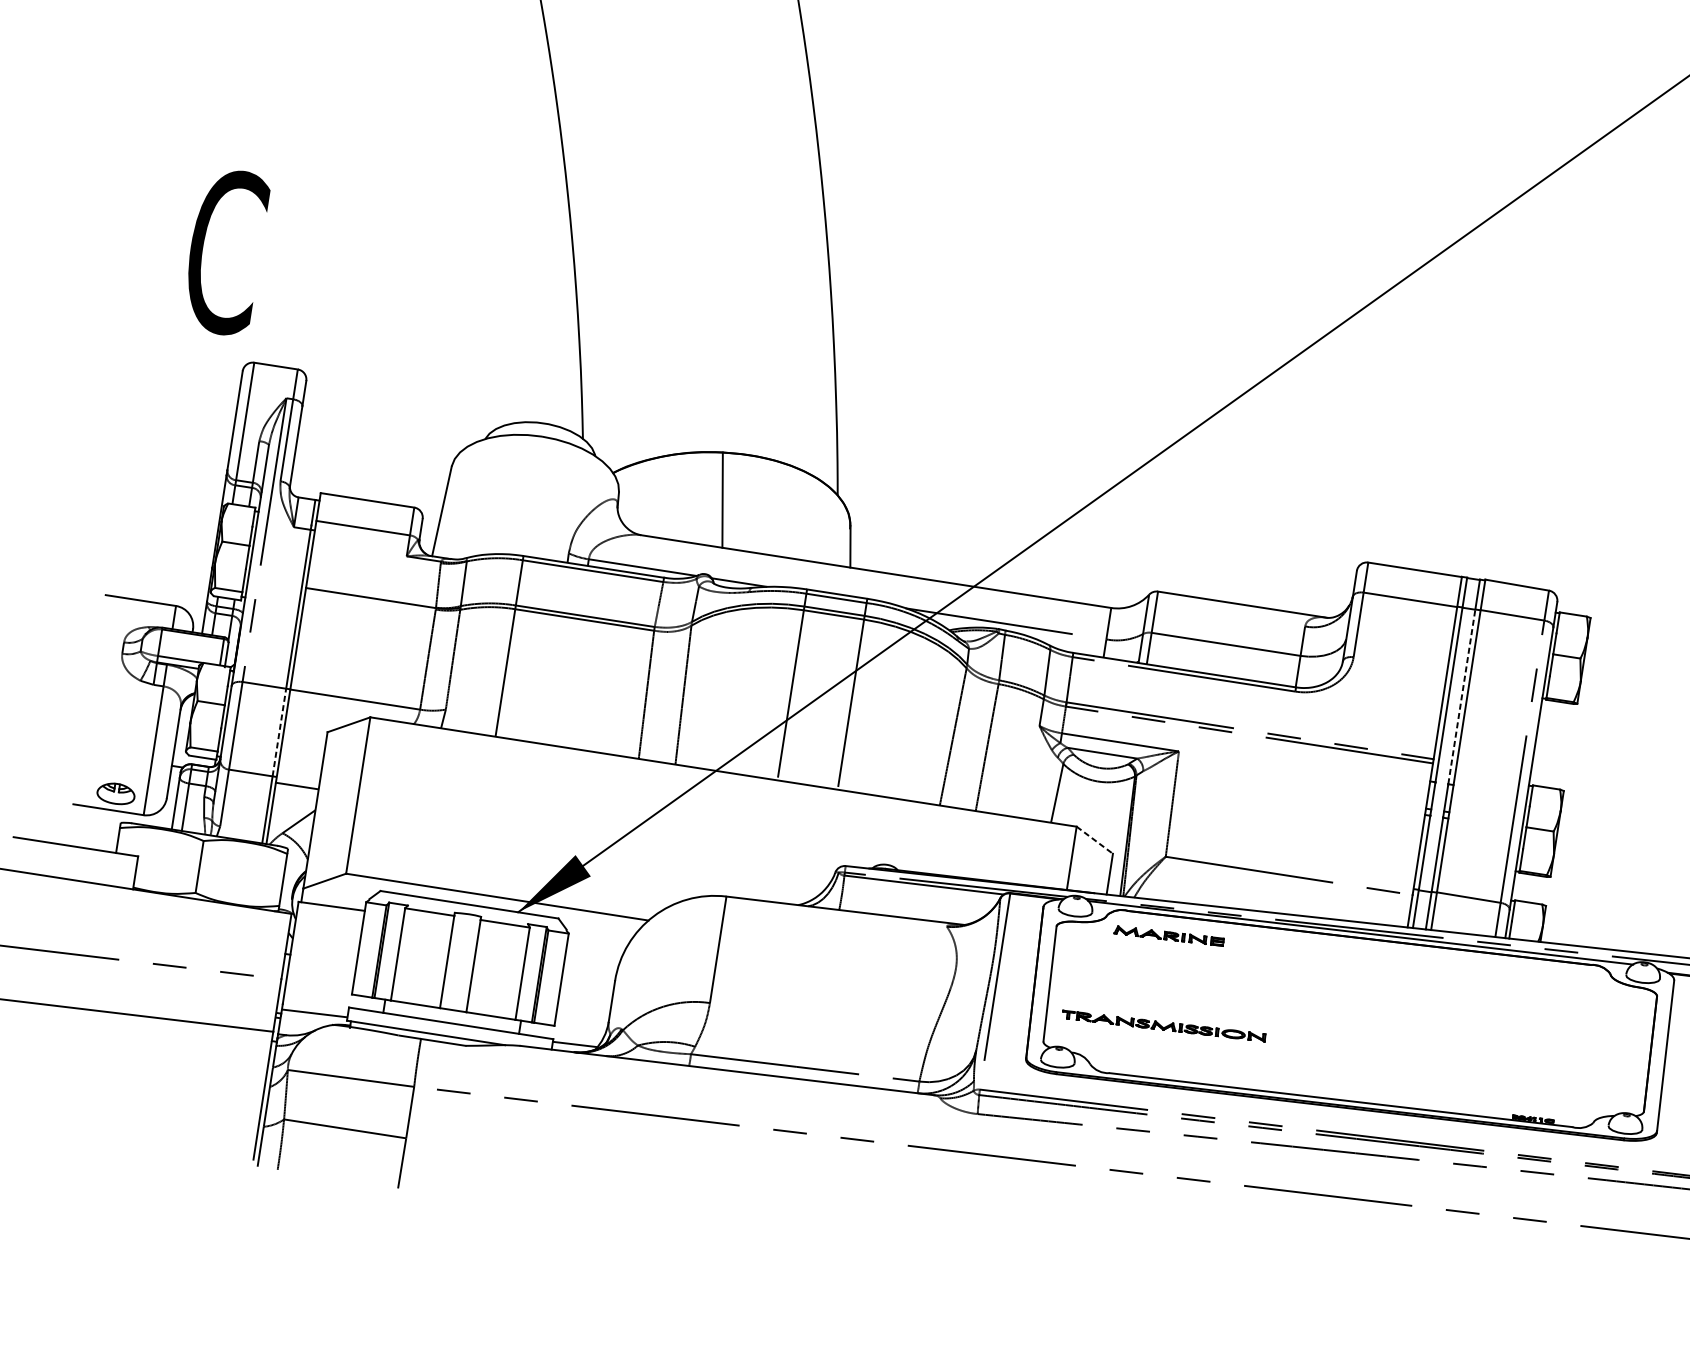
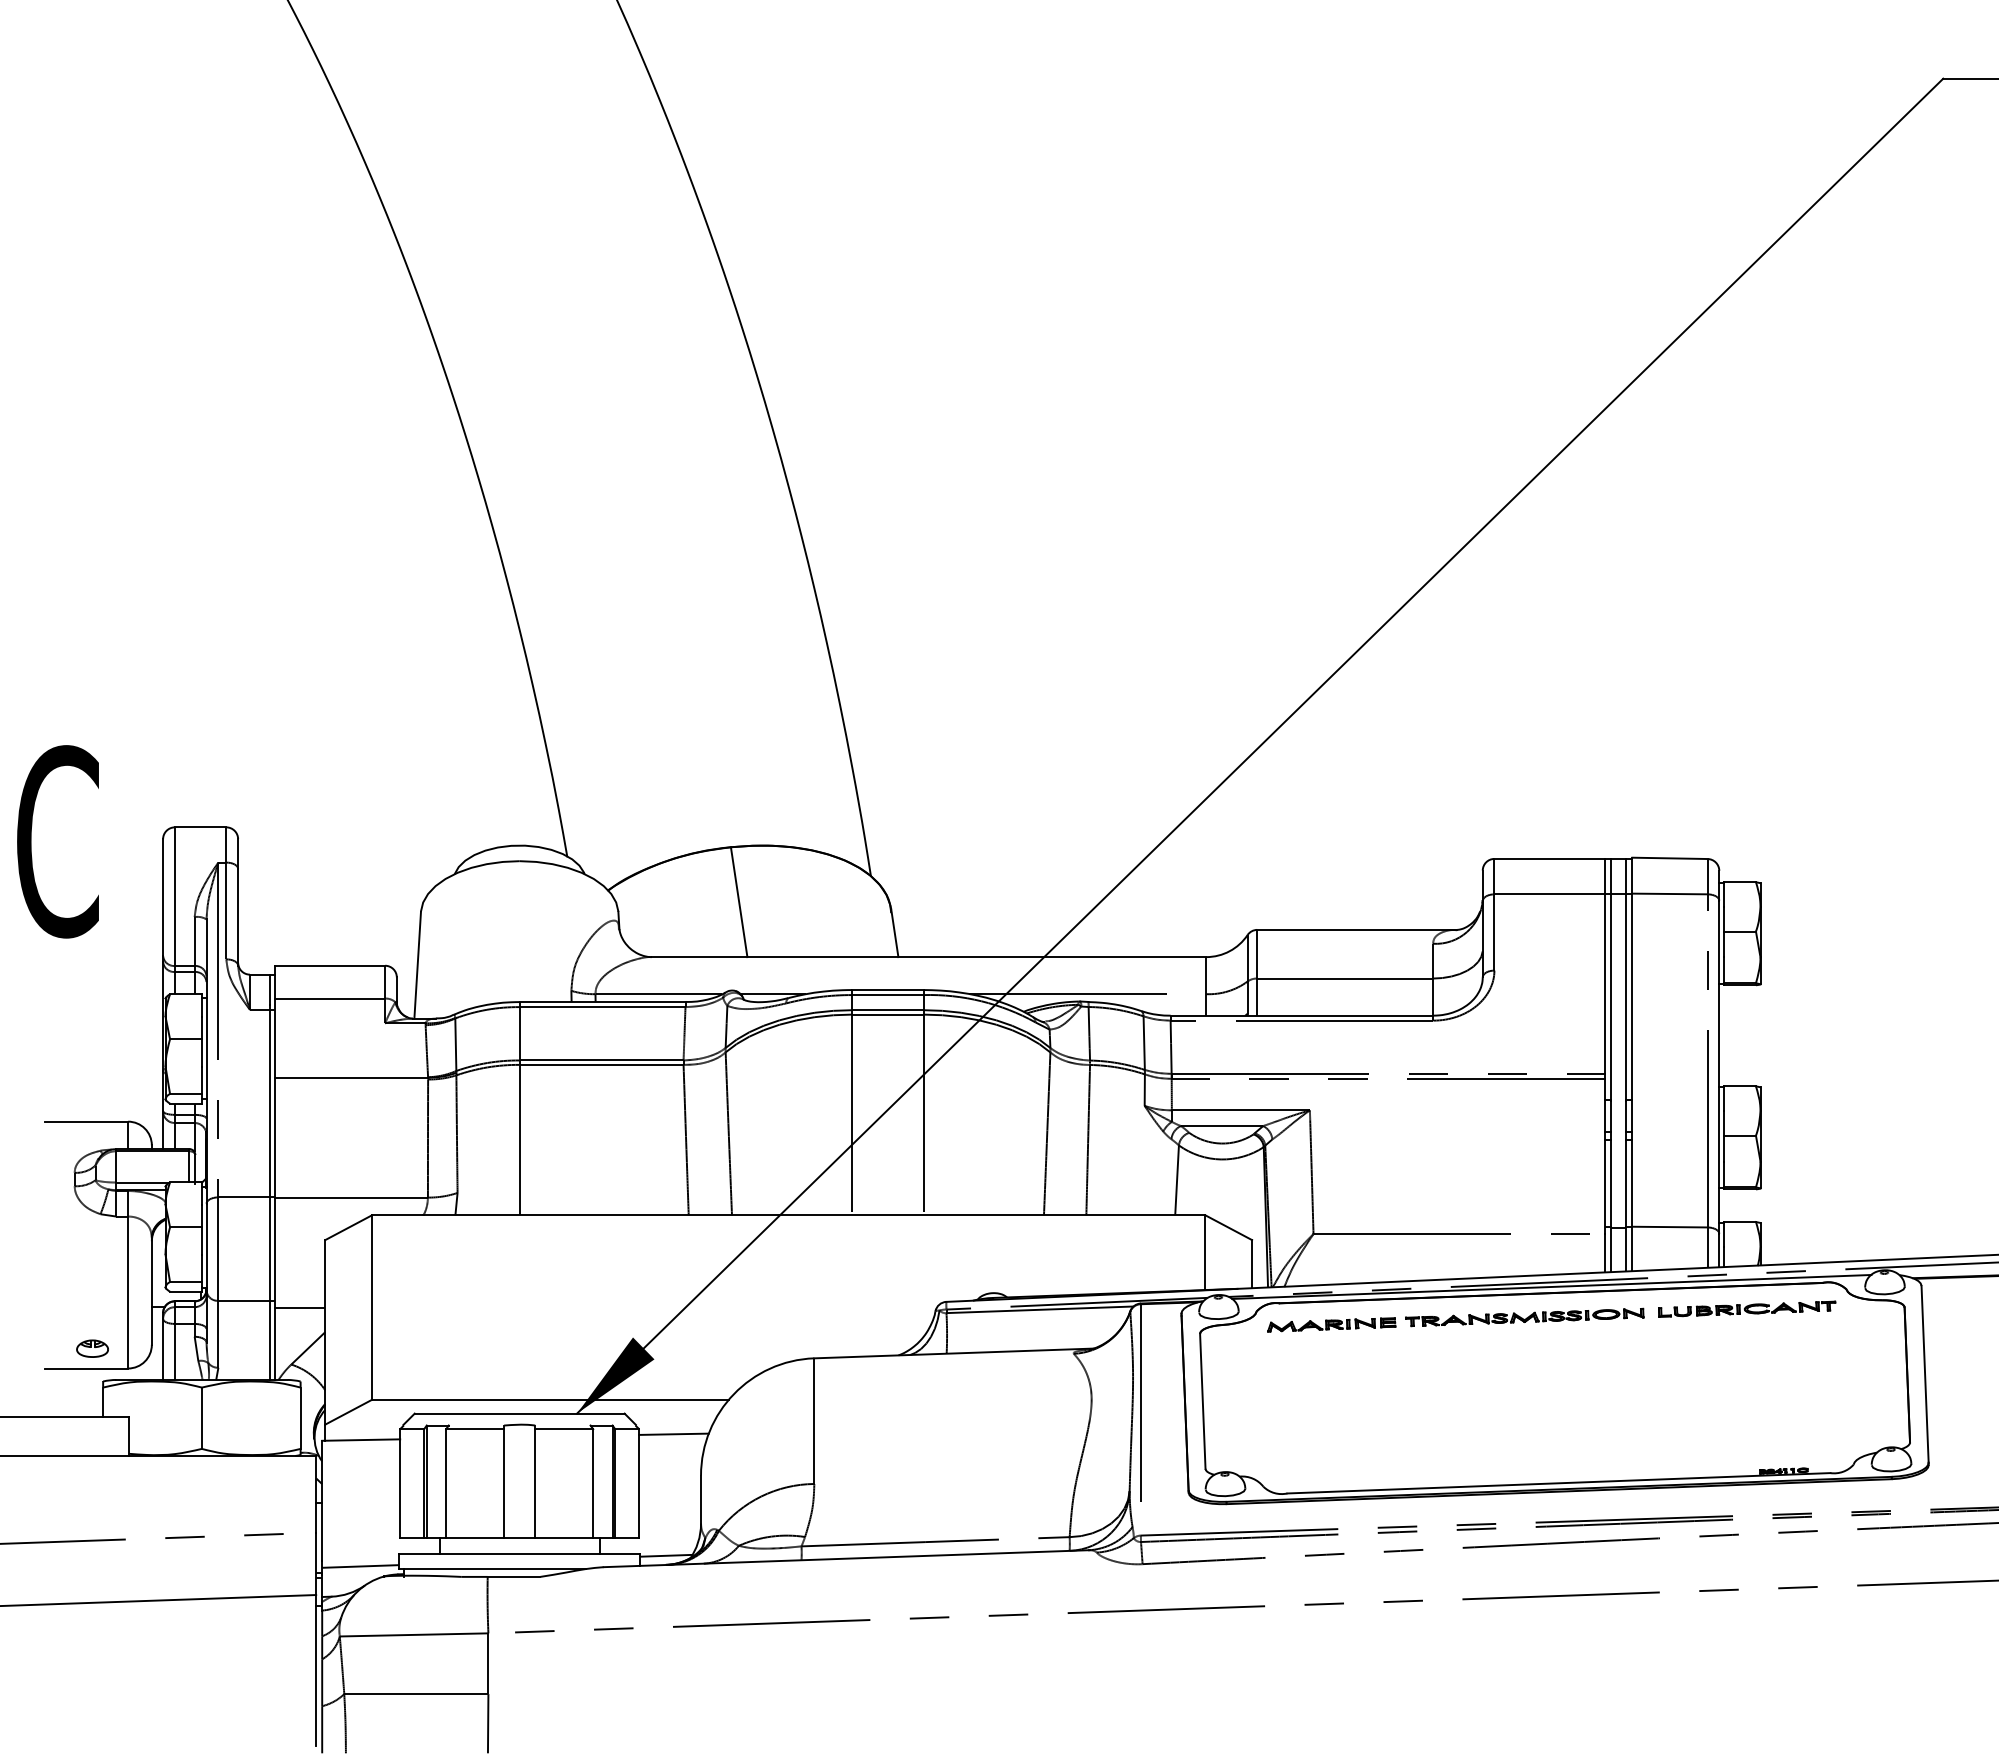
text: (225, 251) -> (57, 841), moved
line: (1462, 696) -> (1626, 996), dashed -> solid
line: (279, 732) -> (269, 1249), dashed -> solid
part: (116, 793) -> (92, 1348), size x0.71
line: (1095, 840) -> (1229, 1227), dashed -> solid
line: (597, 941) -> (673, 1433), added
part: (1523, 976) -> (1747, 1308), added
part: (1163, 1026) -> (1524, 1317), moved

